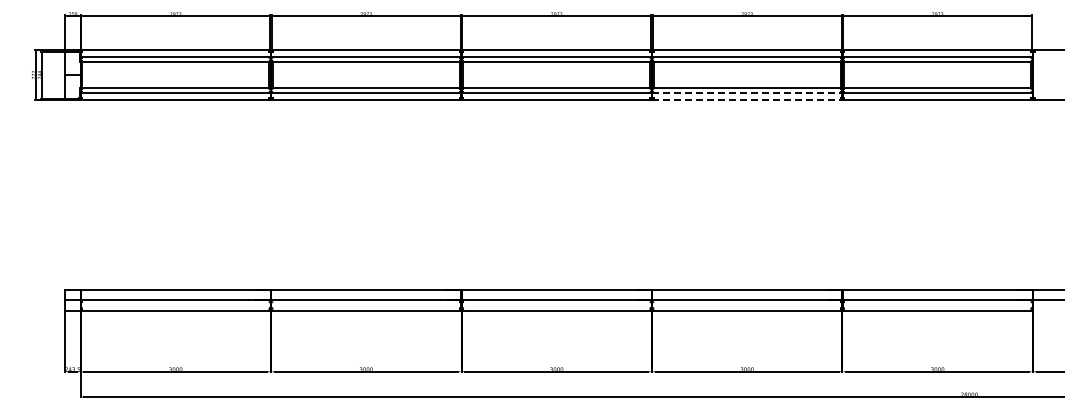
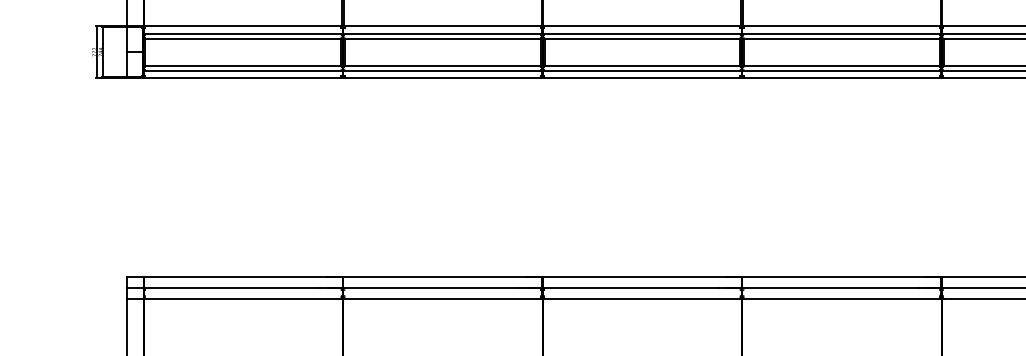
line: (747, 93) -> (842, 71), dashed -> solid
line: (747, 99) -> (842, 77), dashed -> solid

